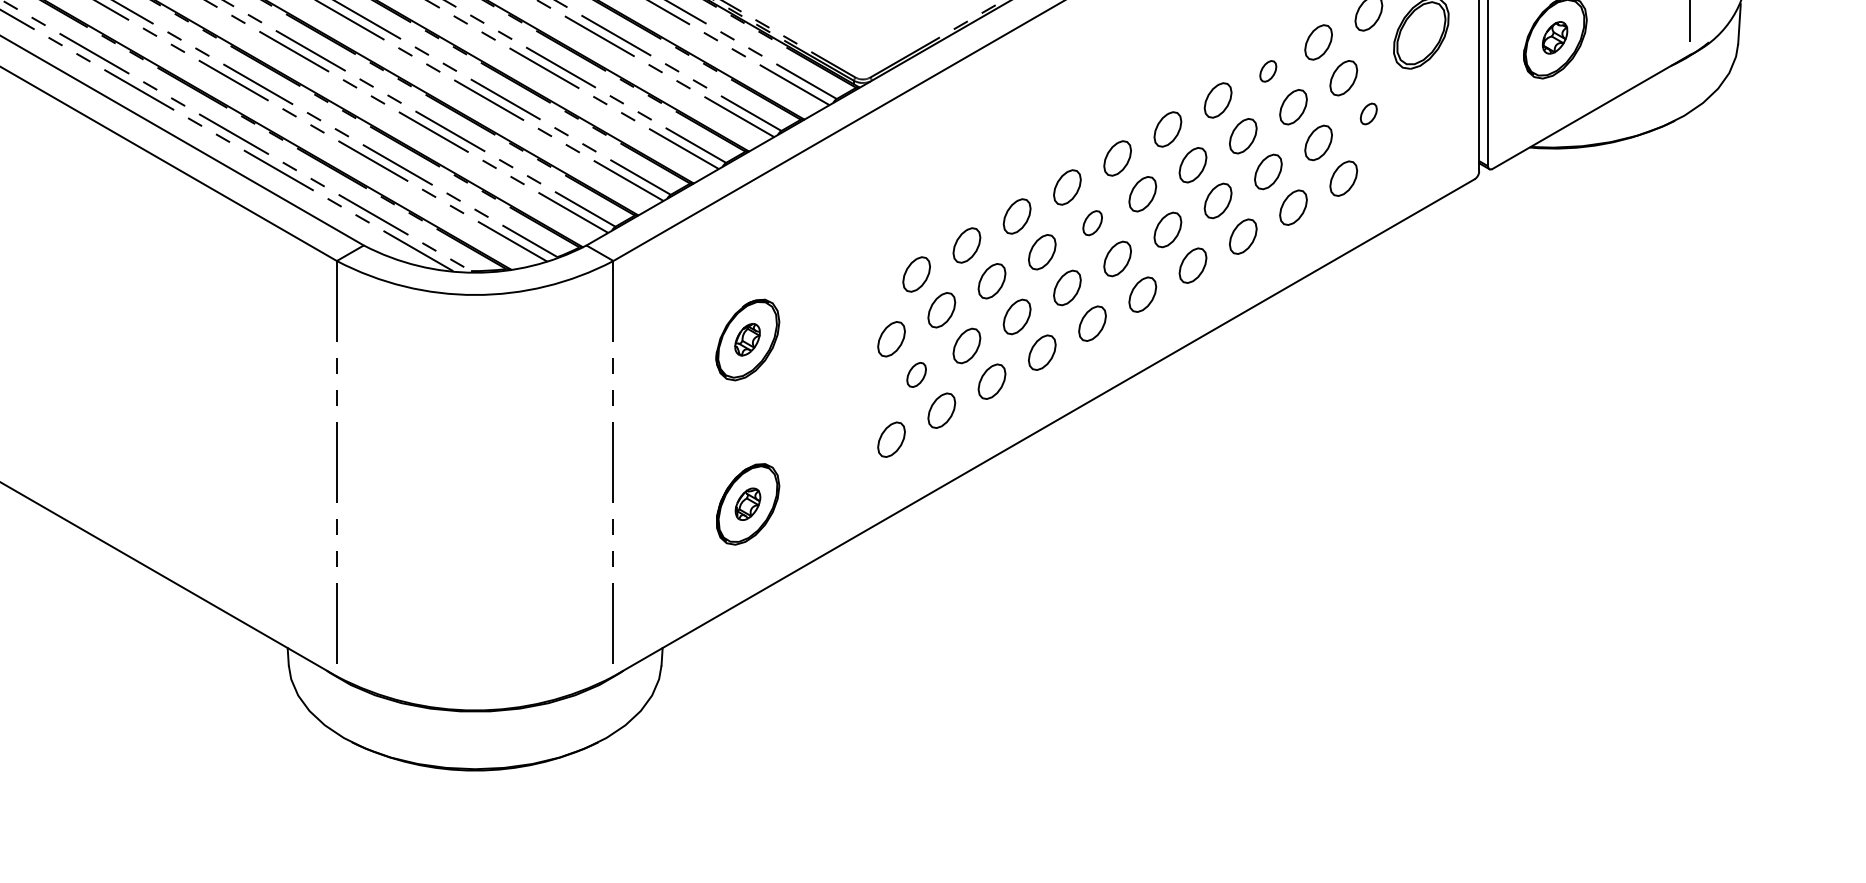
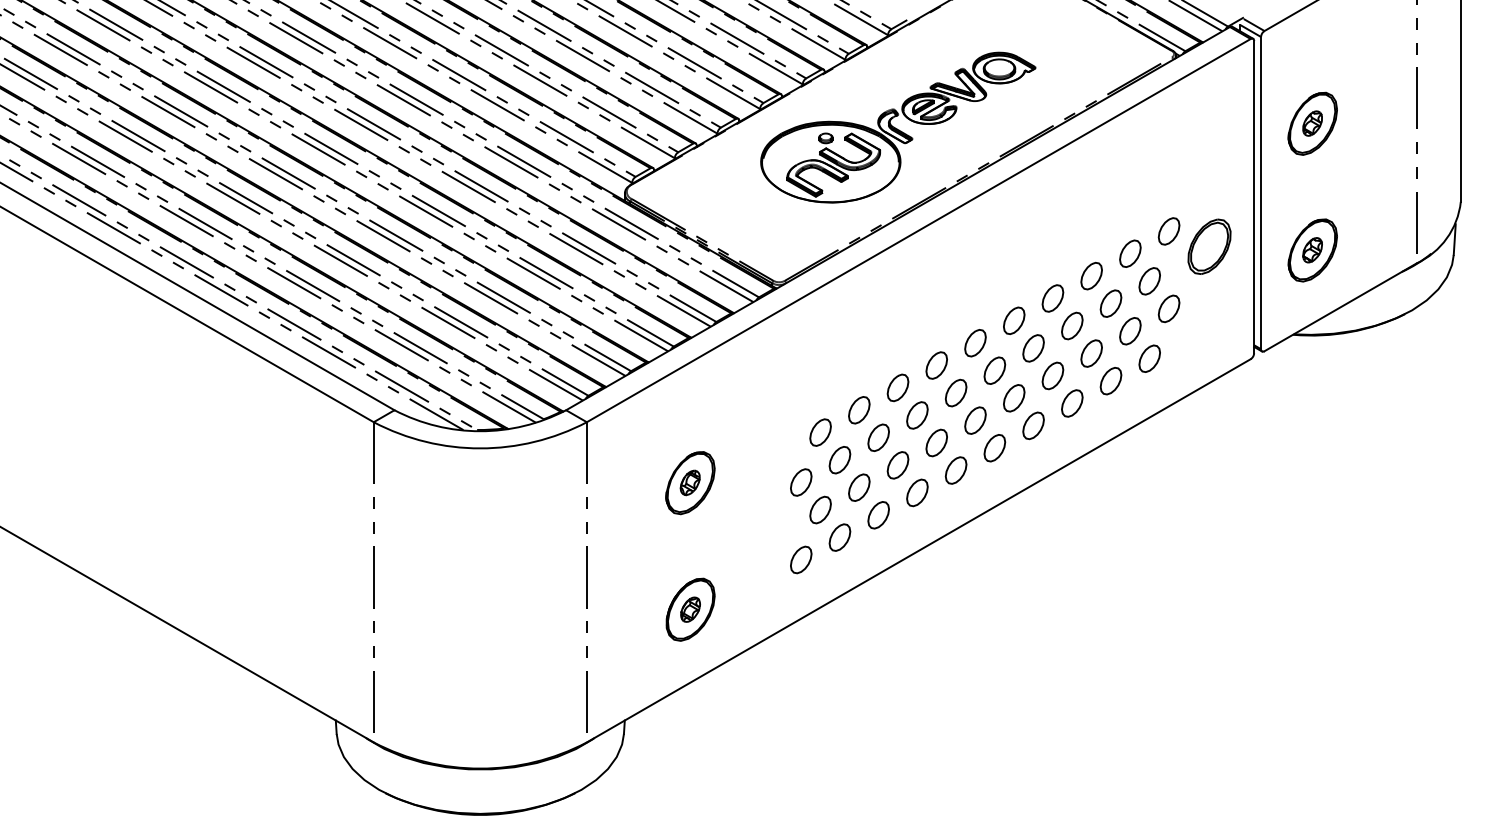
part: (1268, 70) -> (1091, 275), size x1.67
part: (1368, 113) -> (1168, 308), size x1.67
part: (1093, 222) -> (956, 392), size x1.43
part: (916, 374) -> (820, 509), size x1.43

